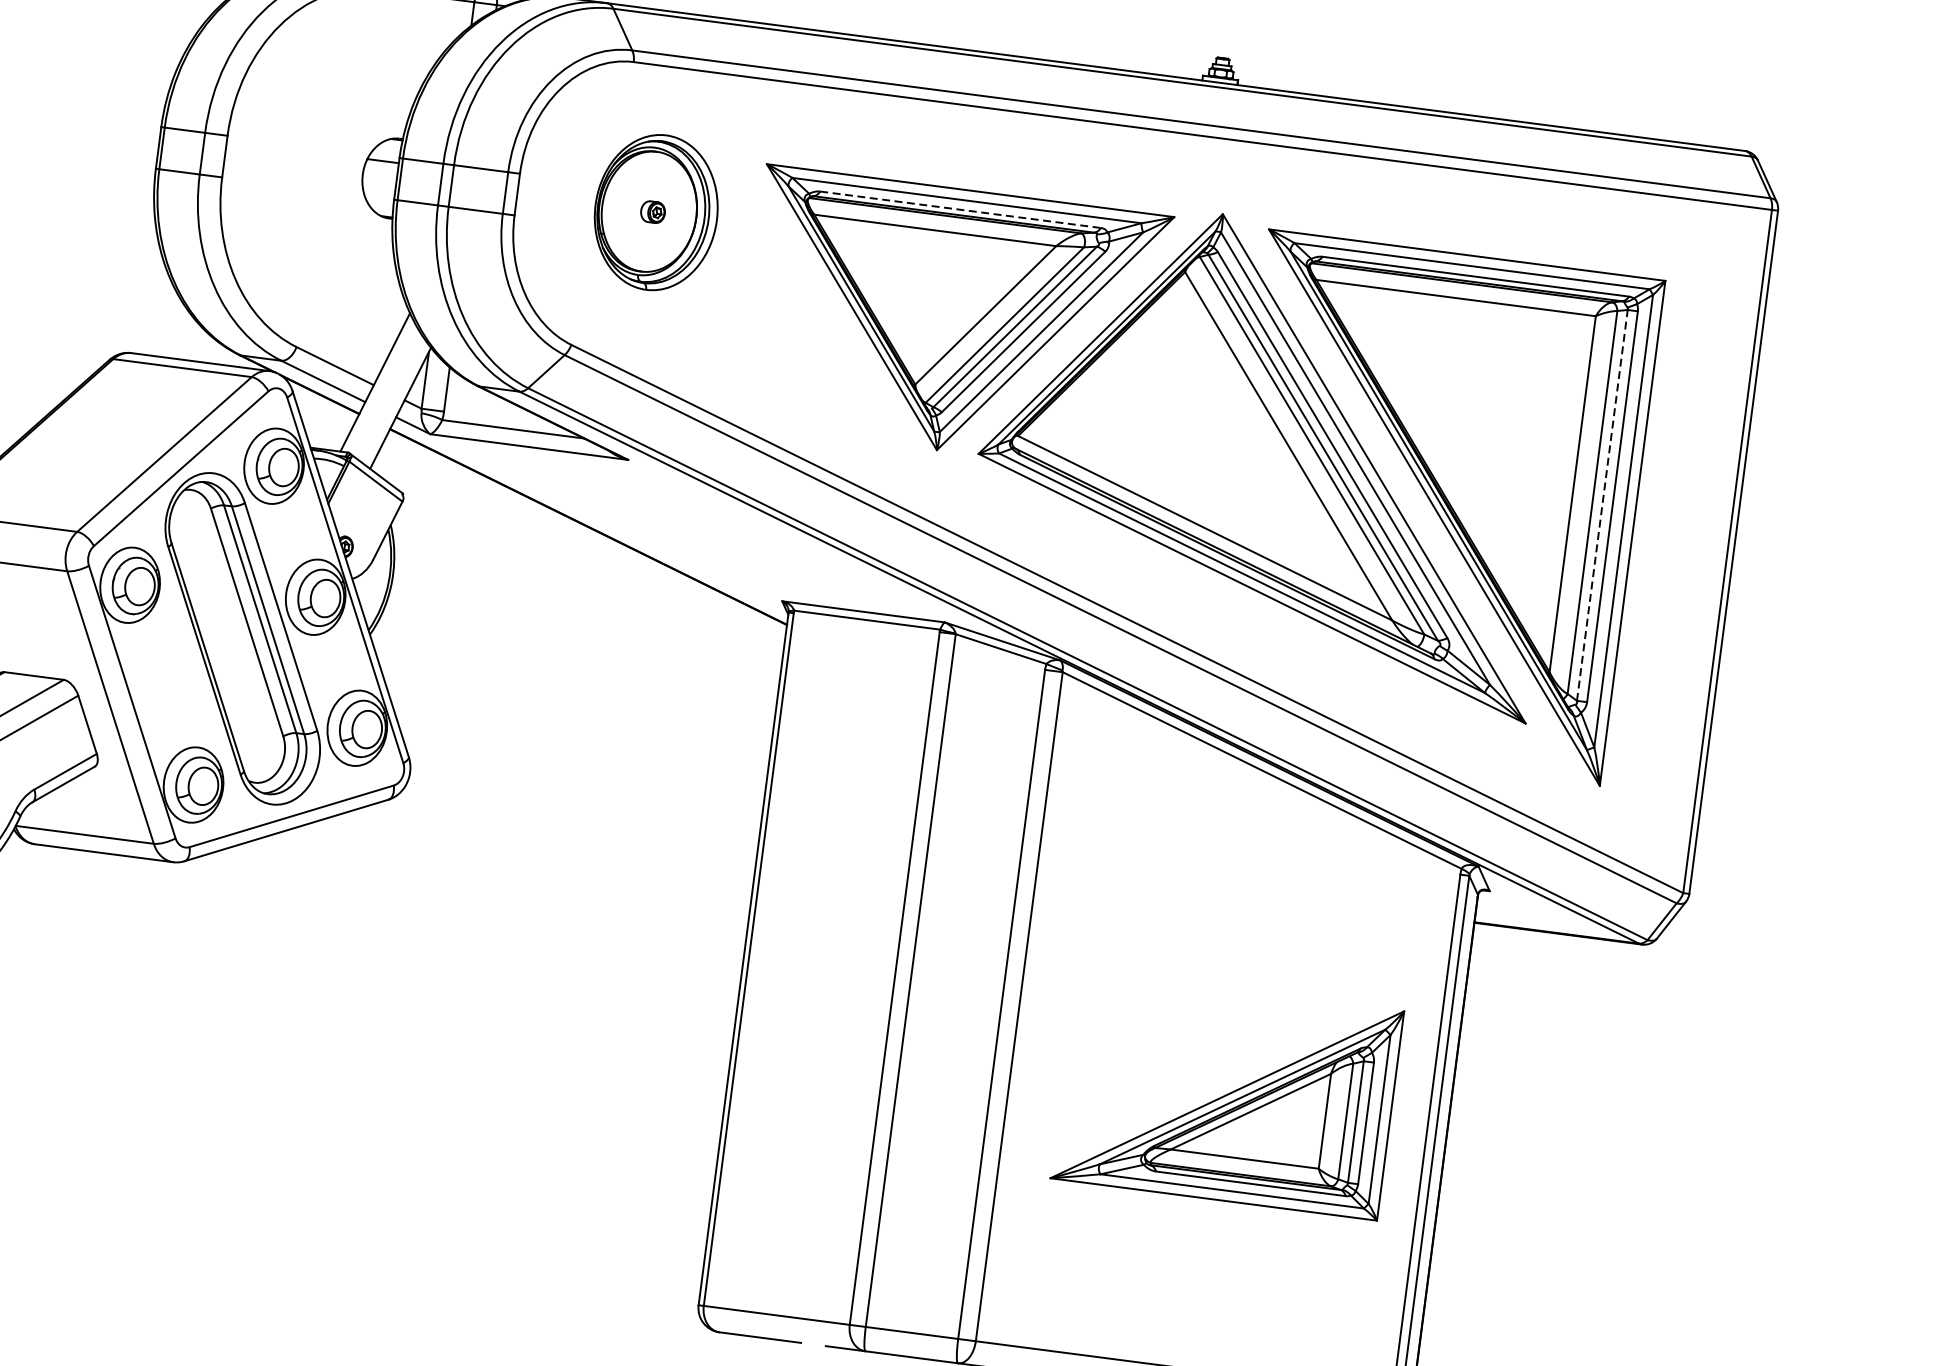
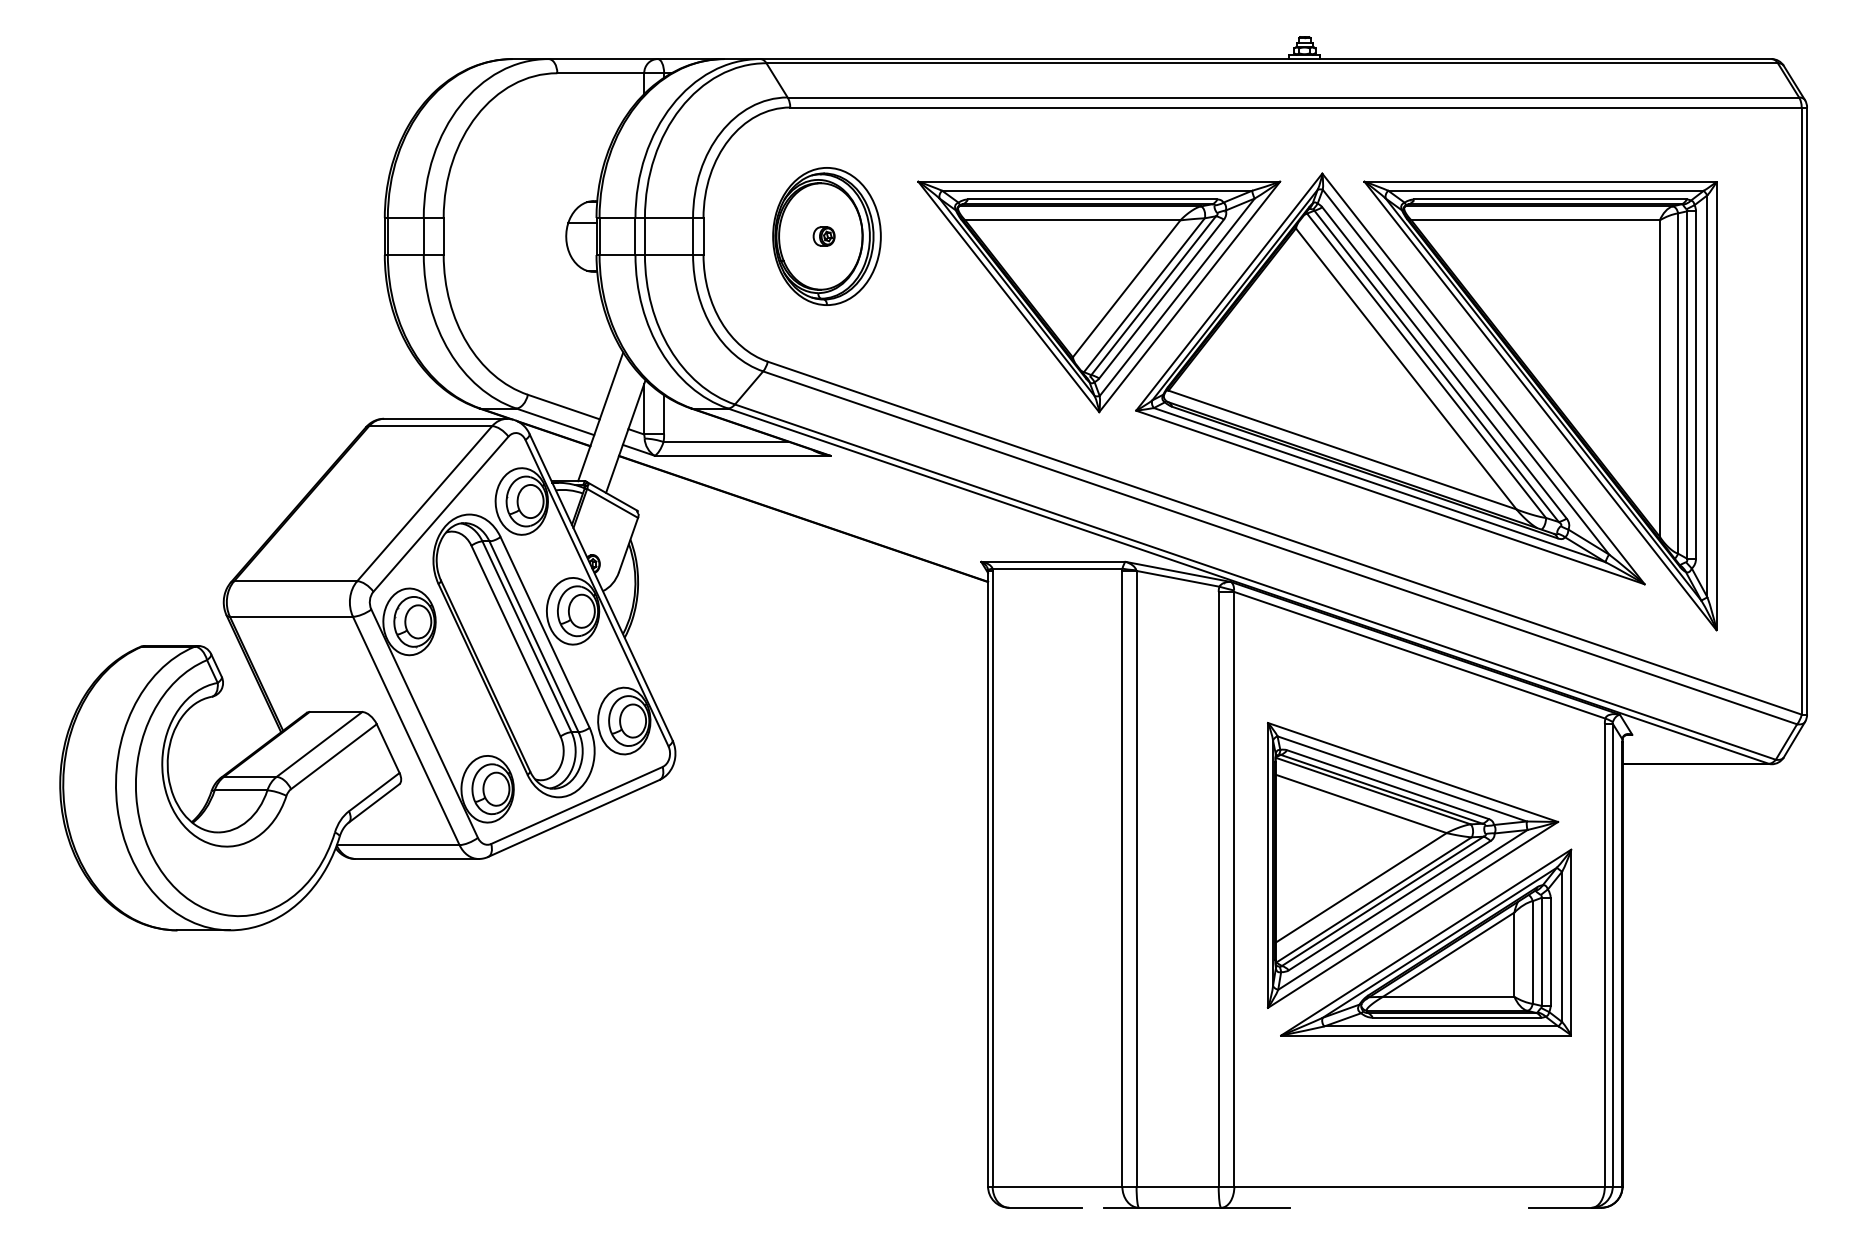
line: (960, 209) -> (1092, 199), dashed -> solid
line: (1602, 506) -> (1687, 385), dashed -> solid
part: (1223, 1006) -> (1412, 865), added

